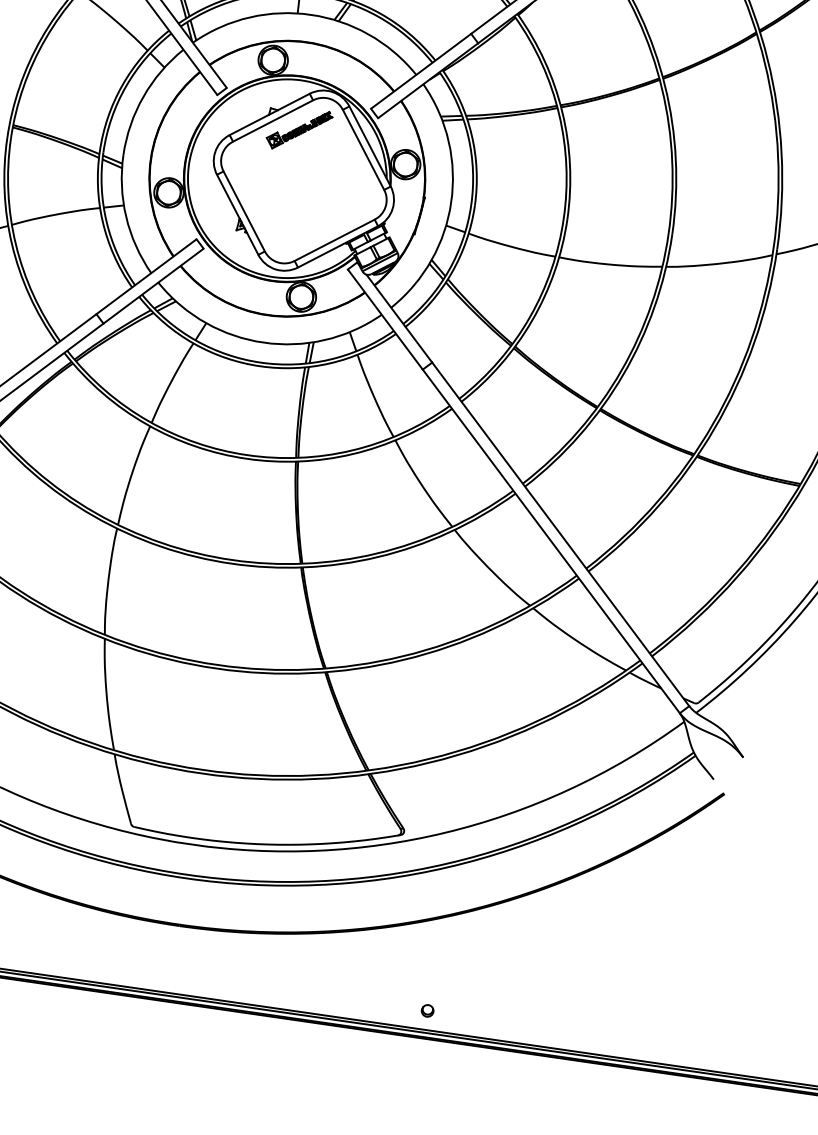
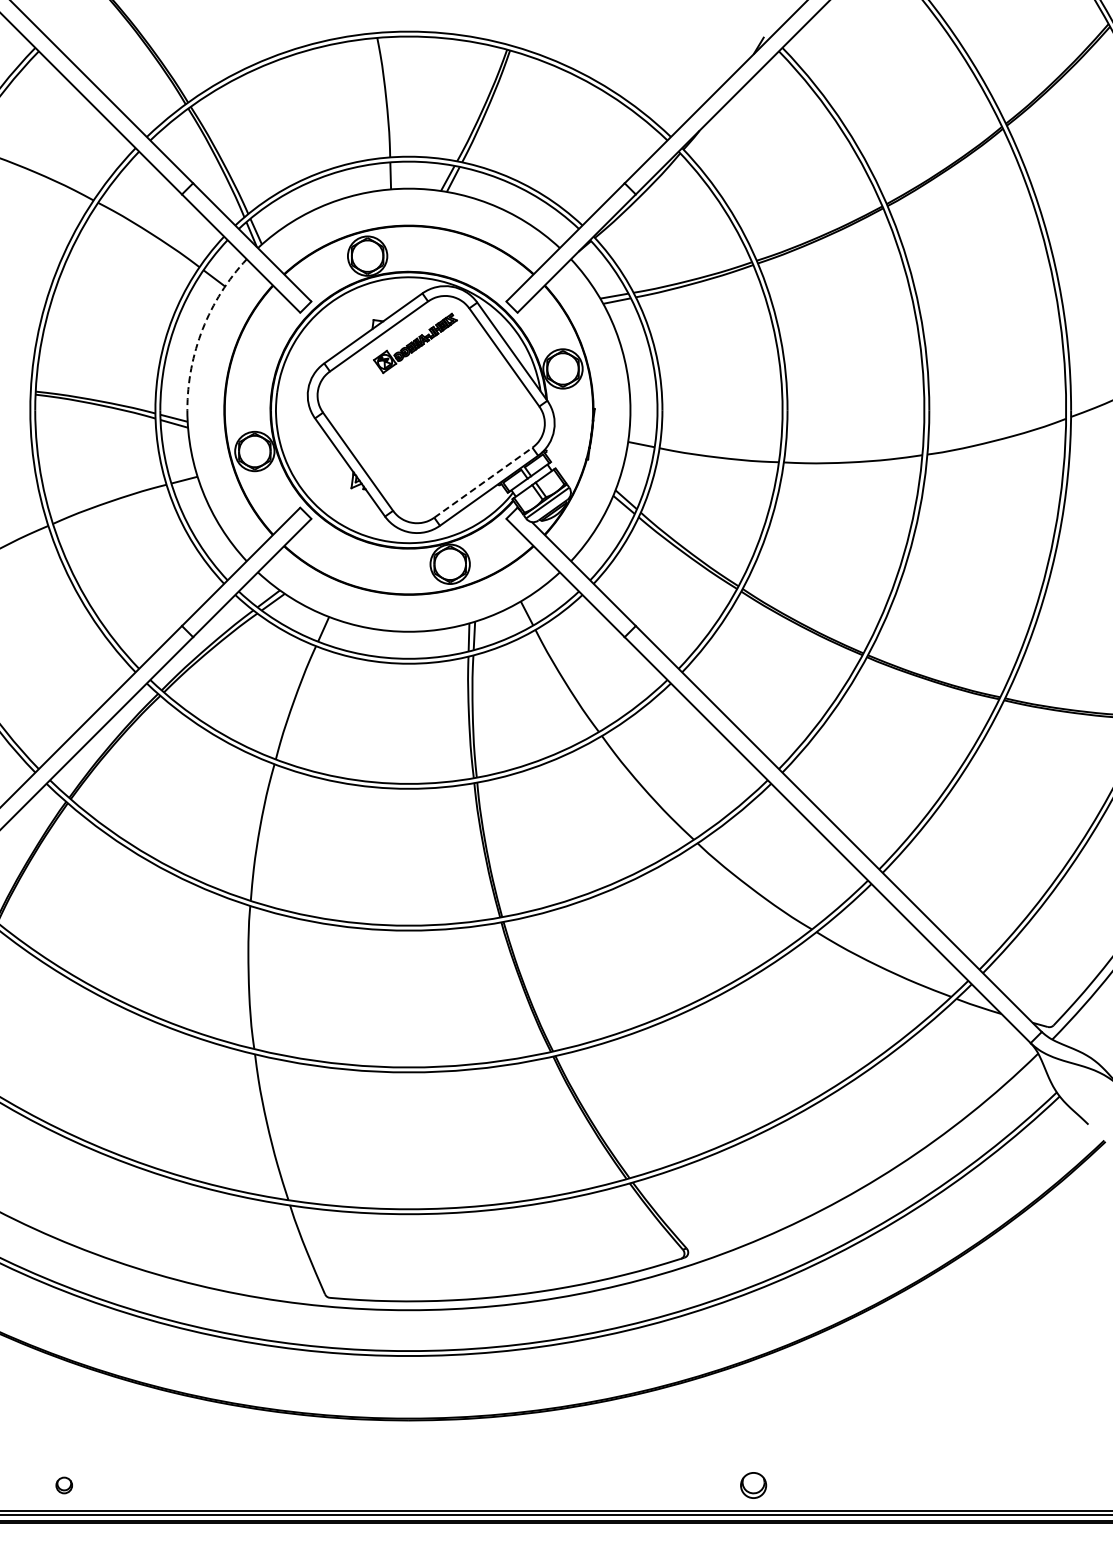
arc: (143, 97) -> (202, 329), solid -> dashed
line: (334, 240) -> (483, 482), solid -> dashed
part: (427, 1010) -> (753, 1485), size x1.6

